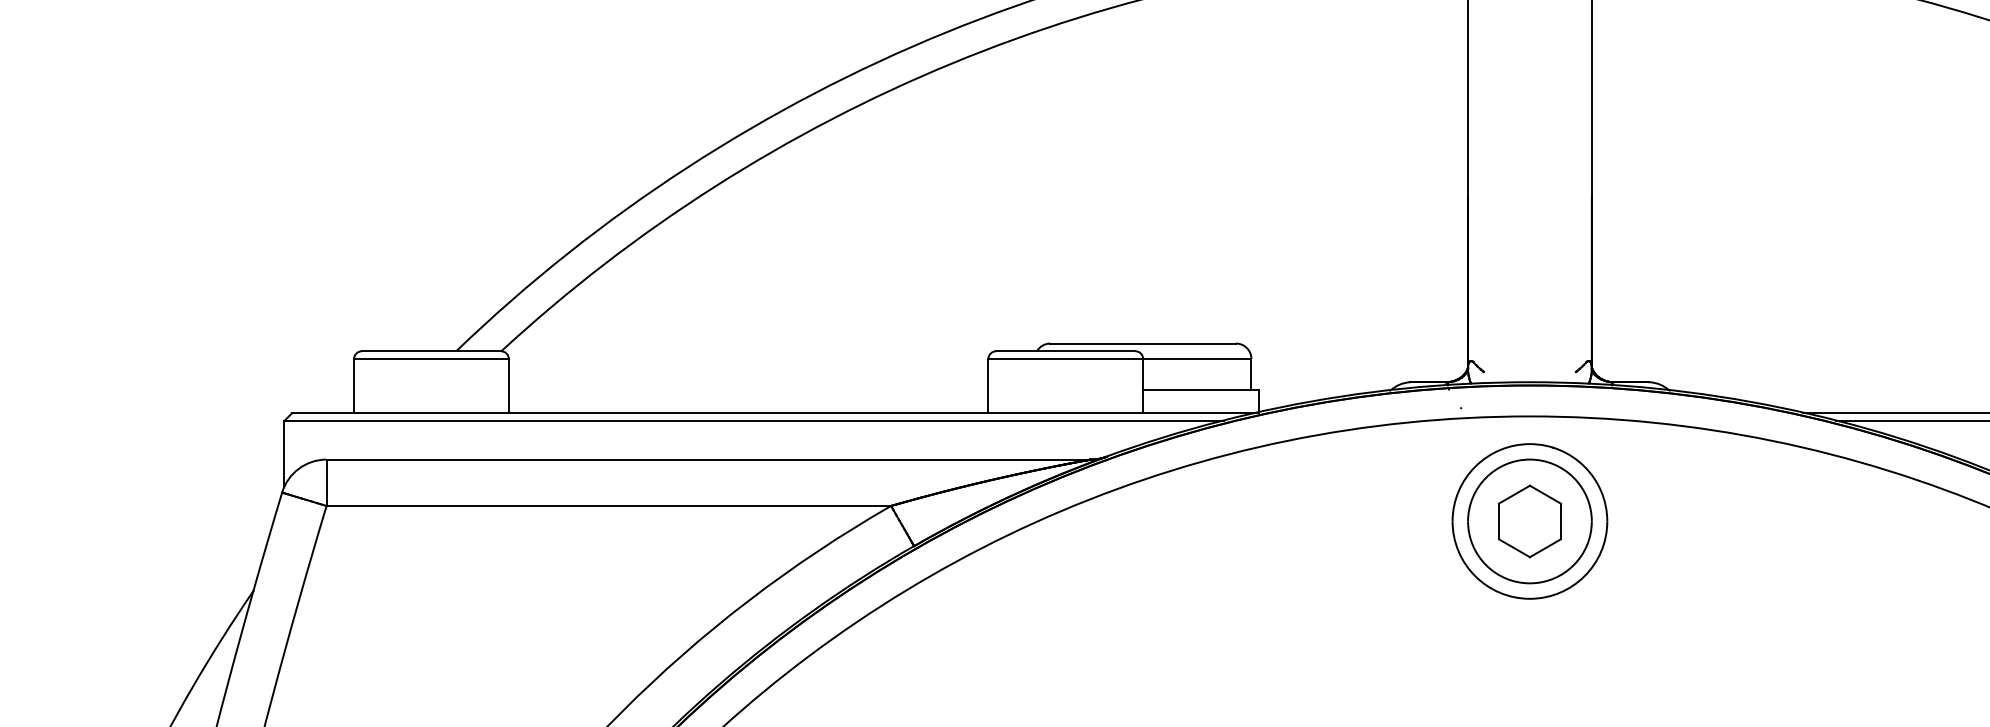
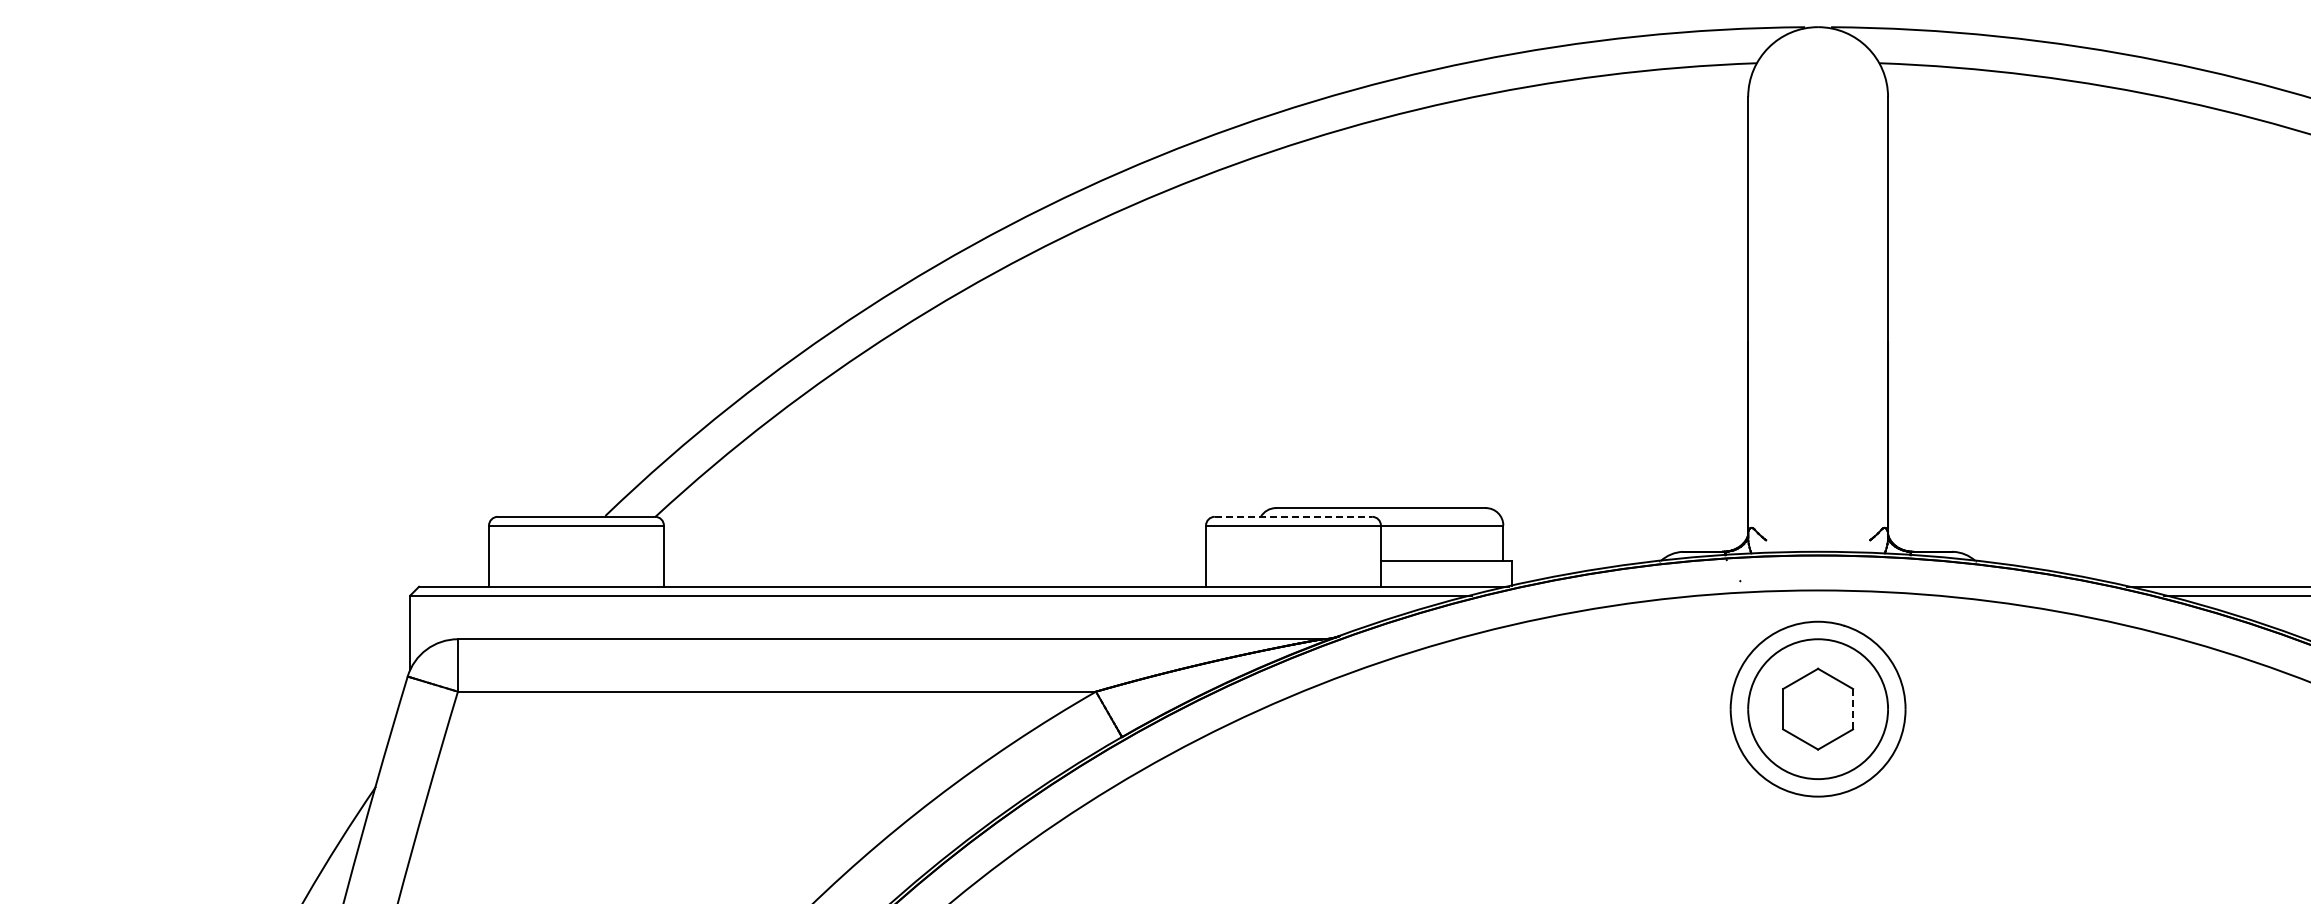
line: (1065, 350) -> (1293, 516), solid -> dashed
line: (1561, 520) -> (1853, 708), solid -> dashed

